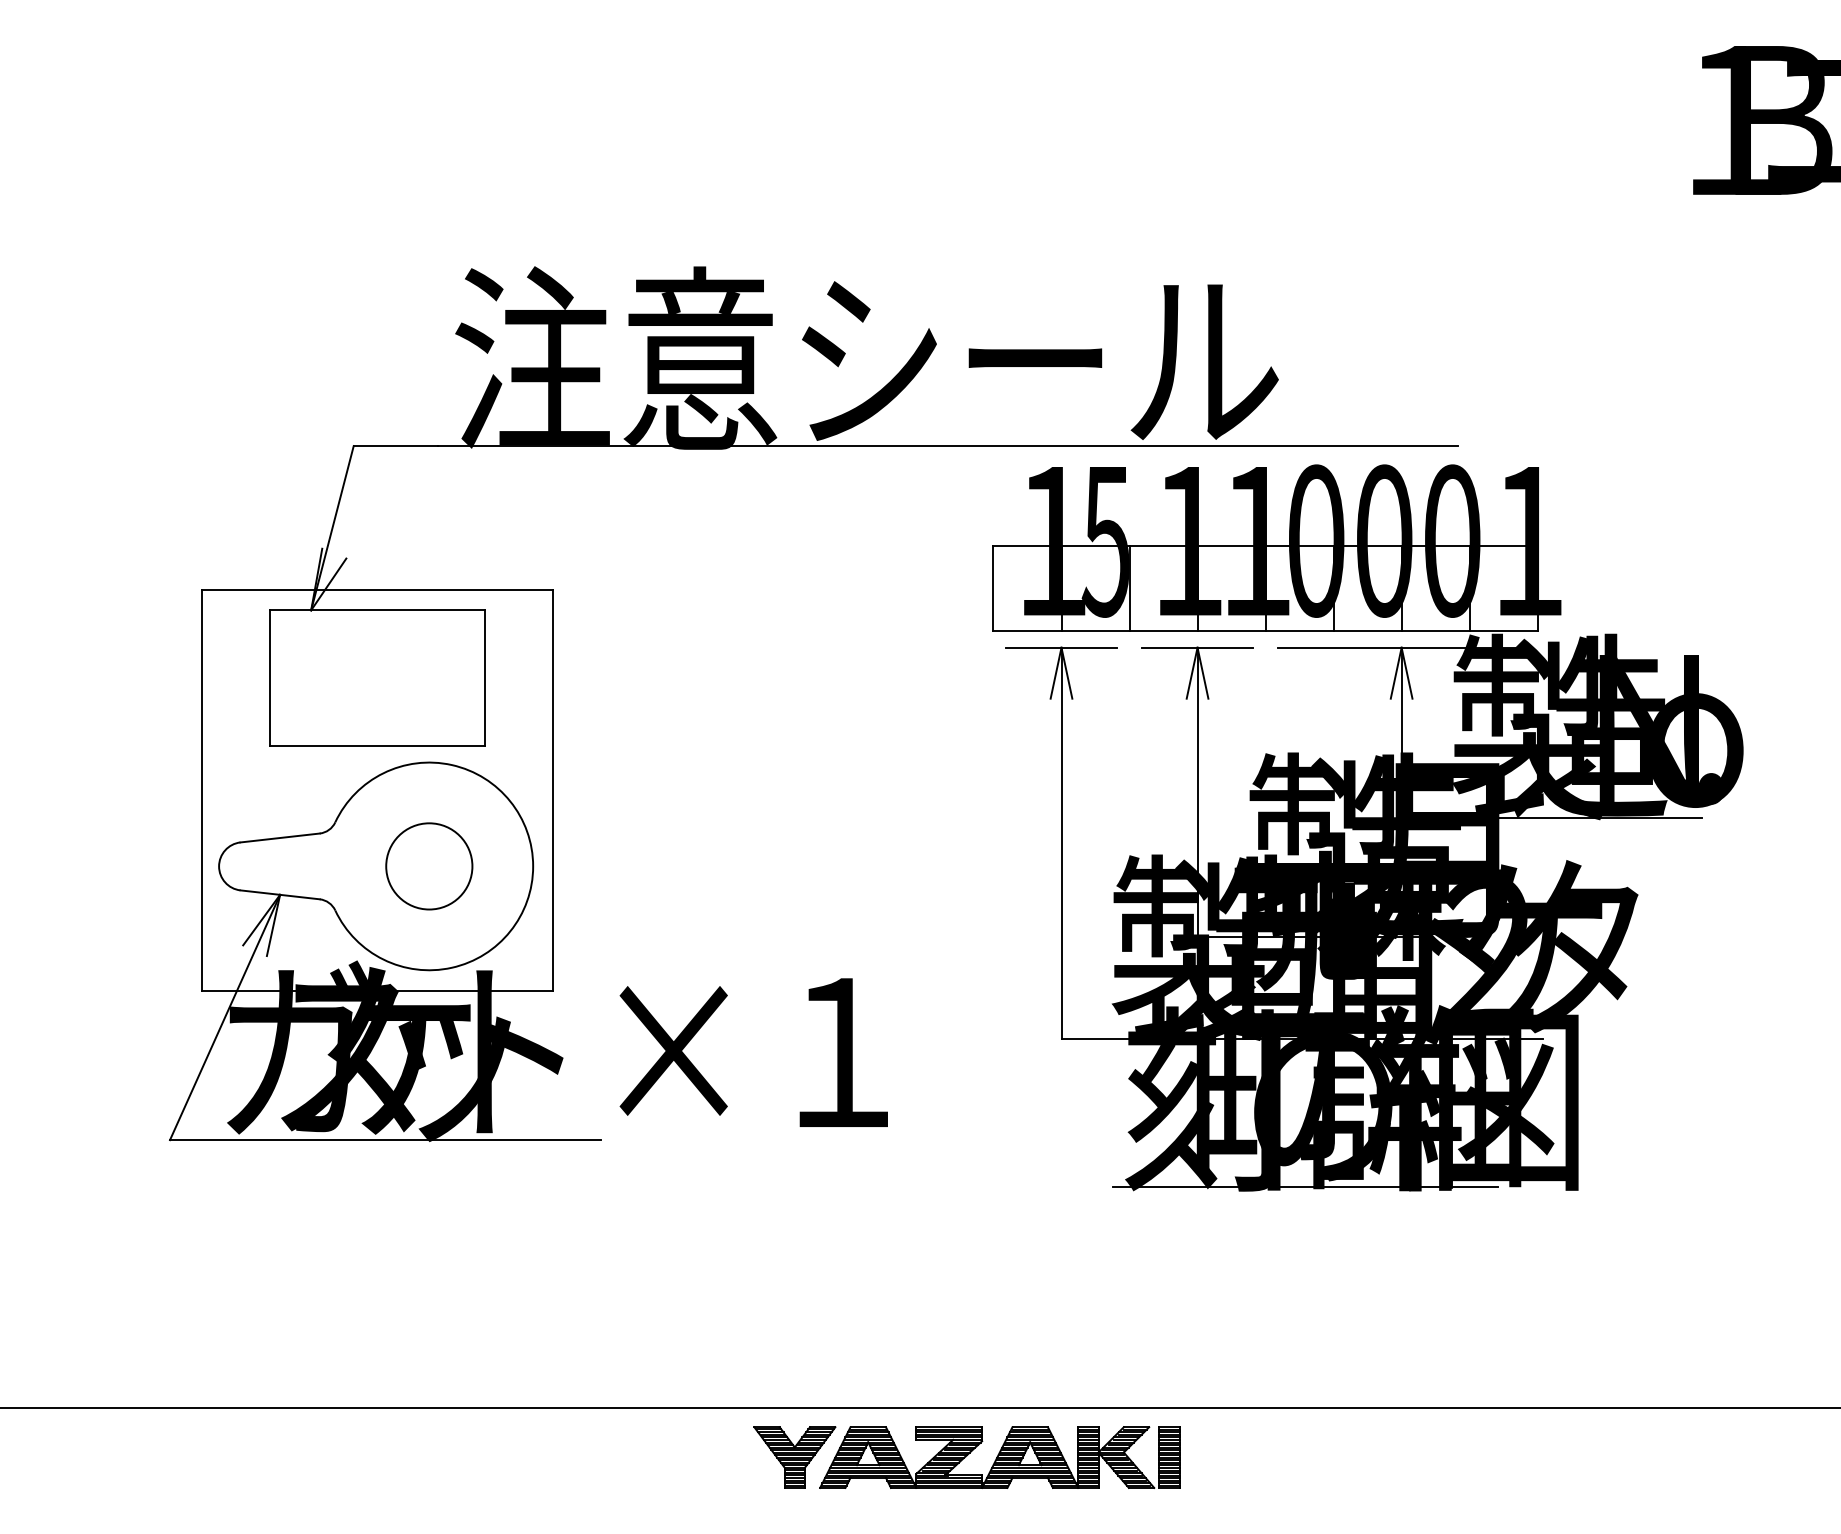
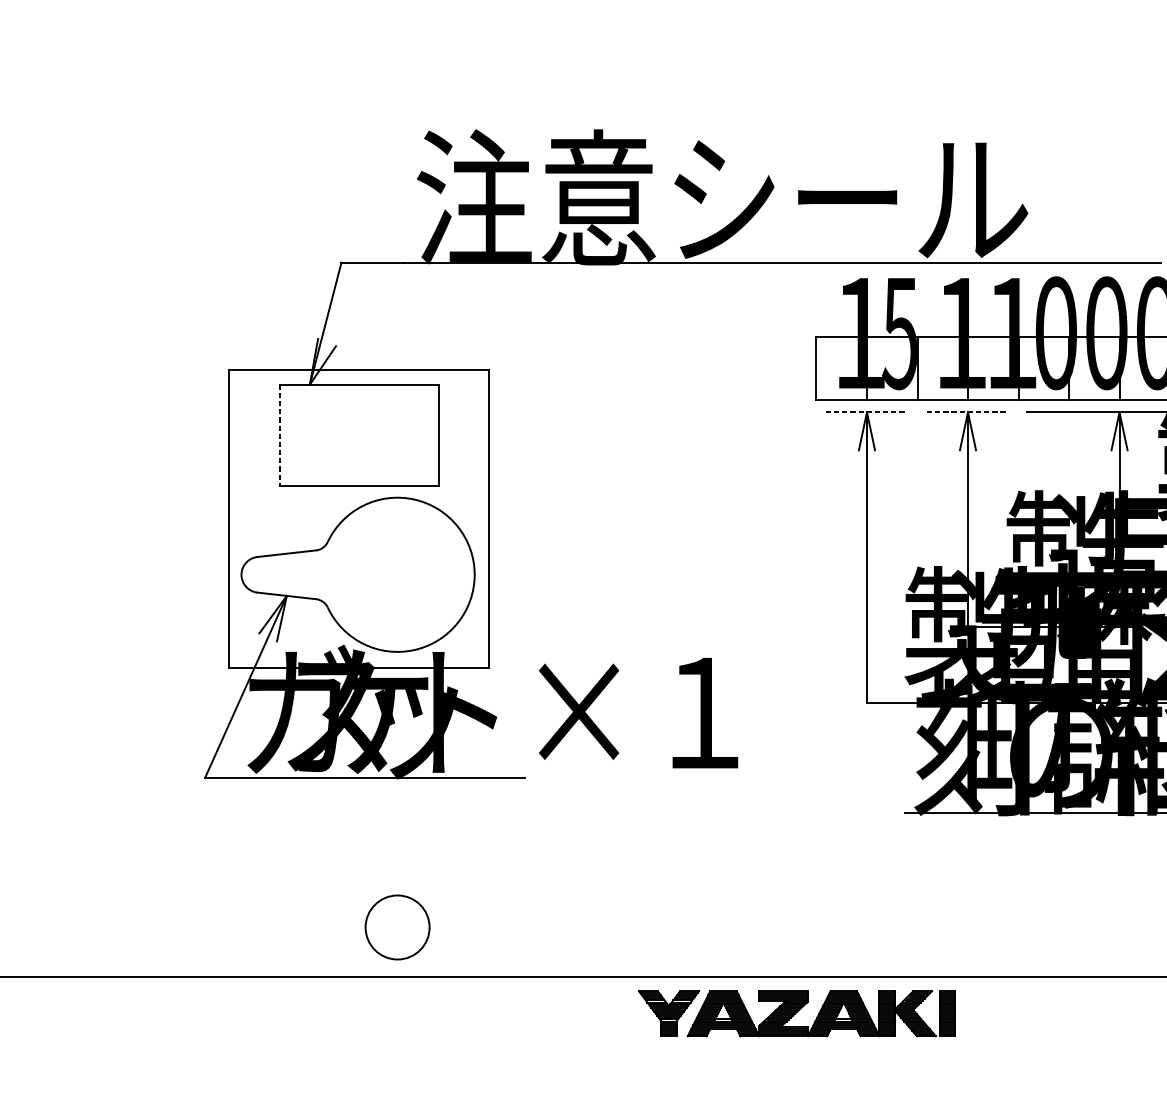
line: (1061, 647) -> (866, 412), solid -> dashed
line: (1198, 647) -> (968, 412), solid -> dashed
line: (270, 678) -> (279, 435), solid -> dashed
circle: (429, 866) -> (397, 927), moved

